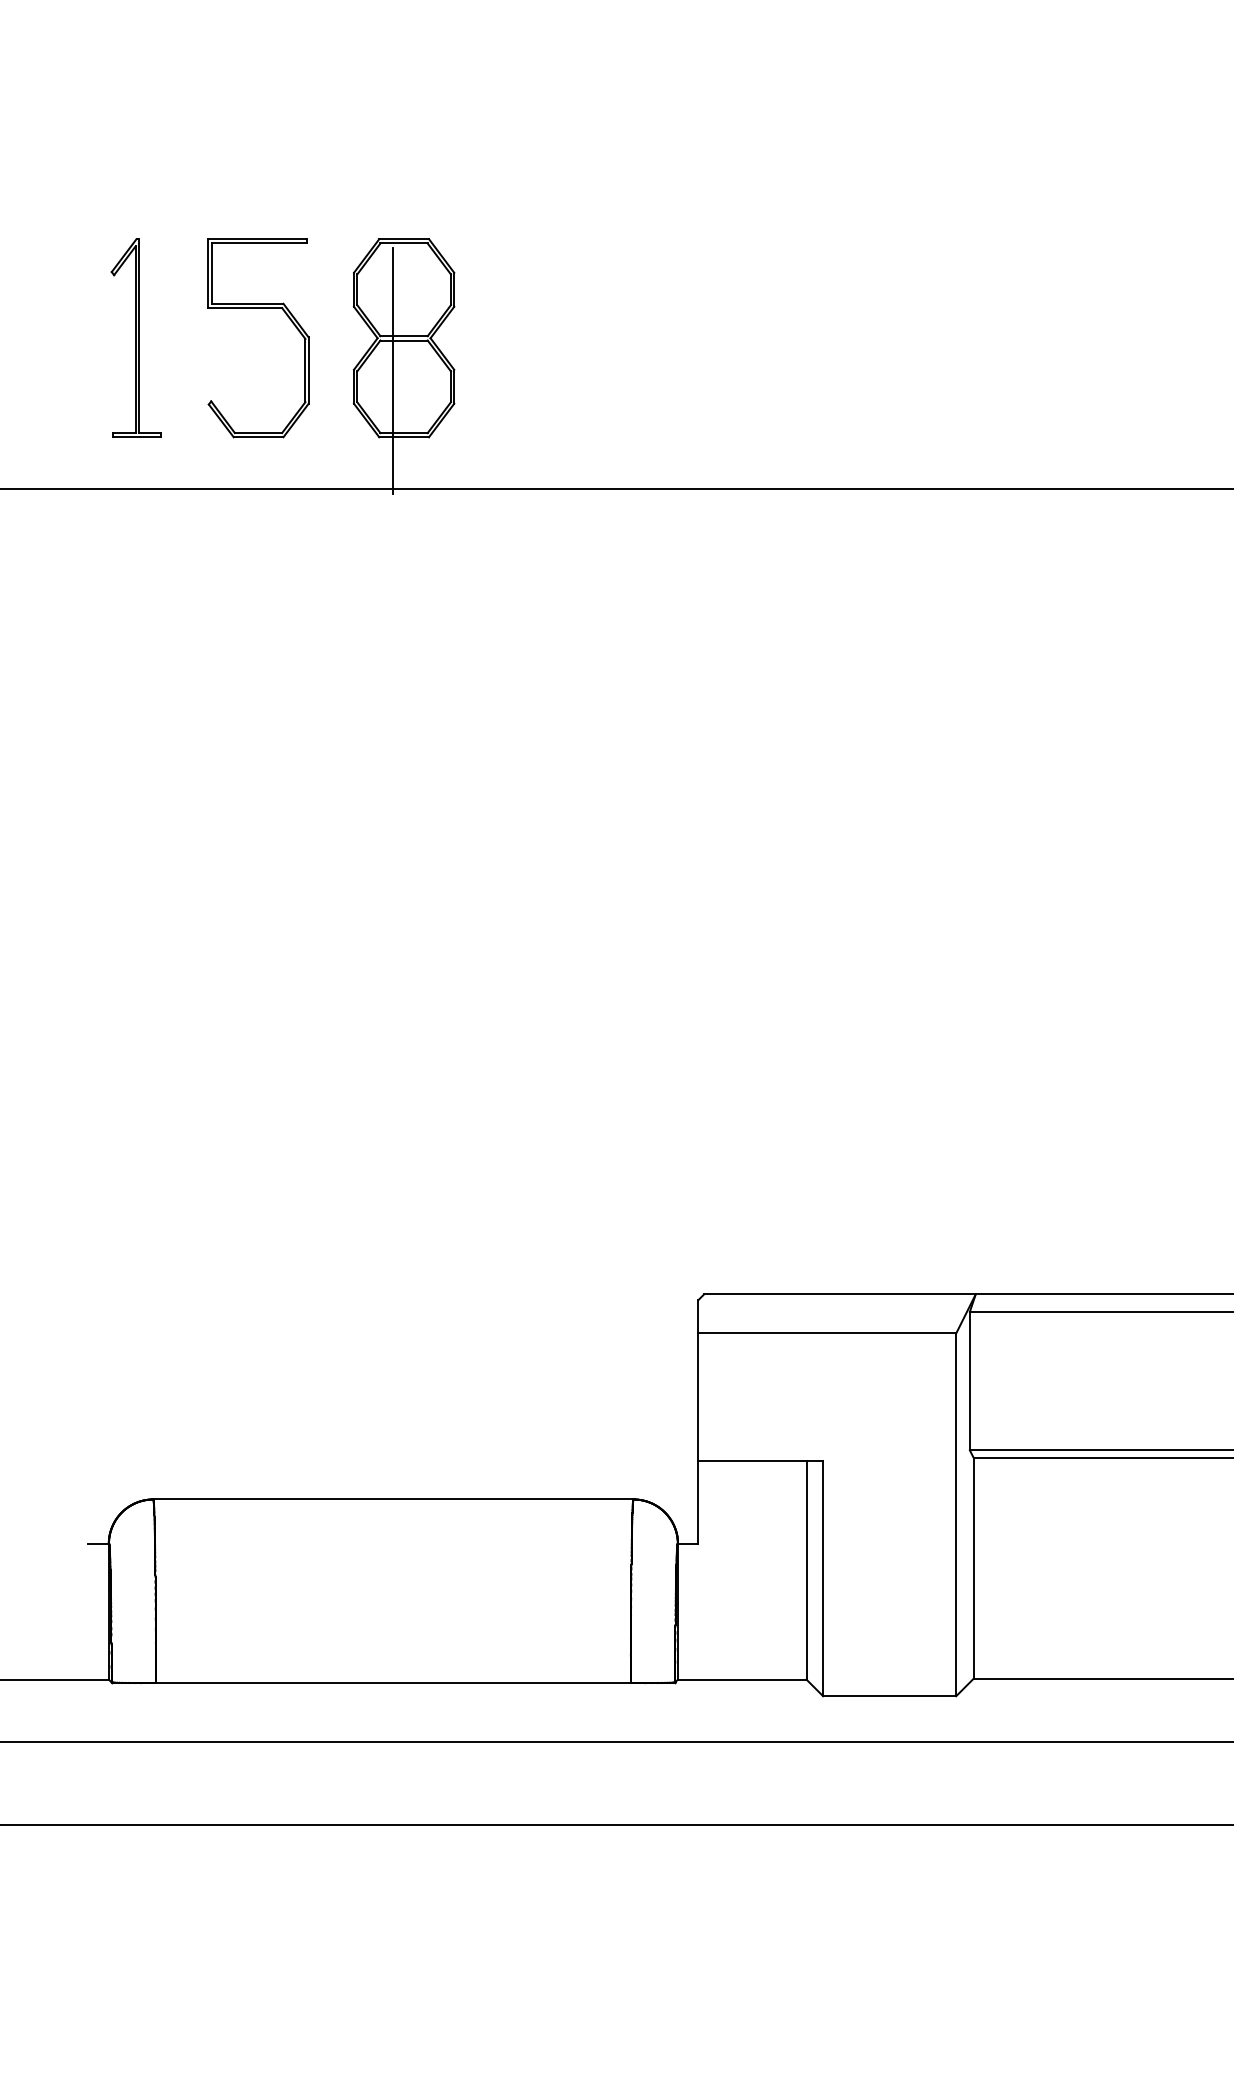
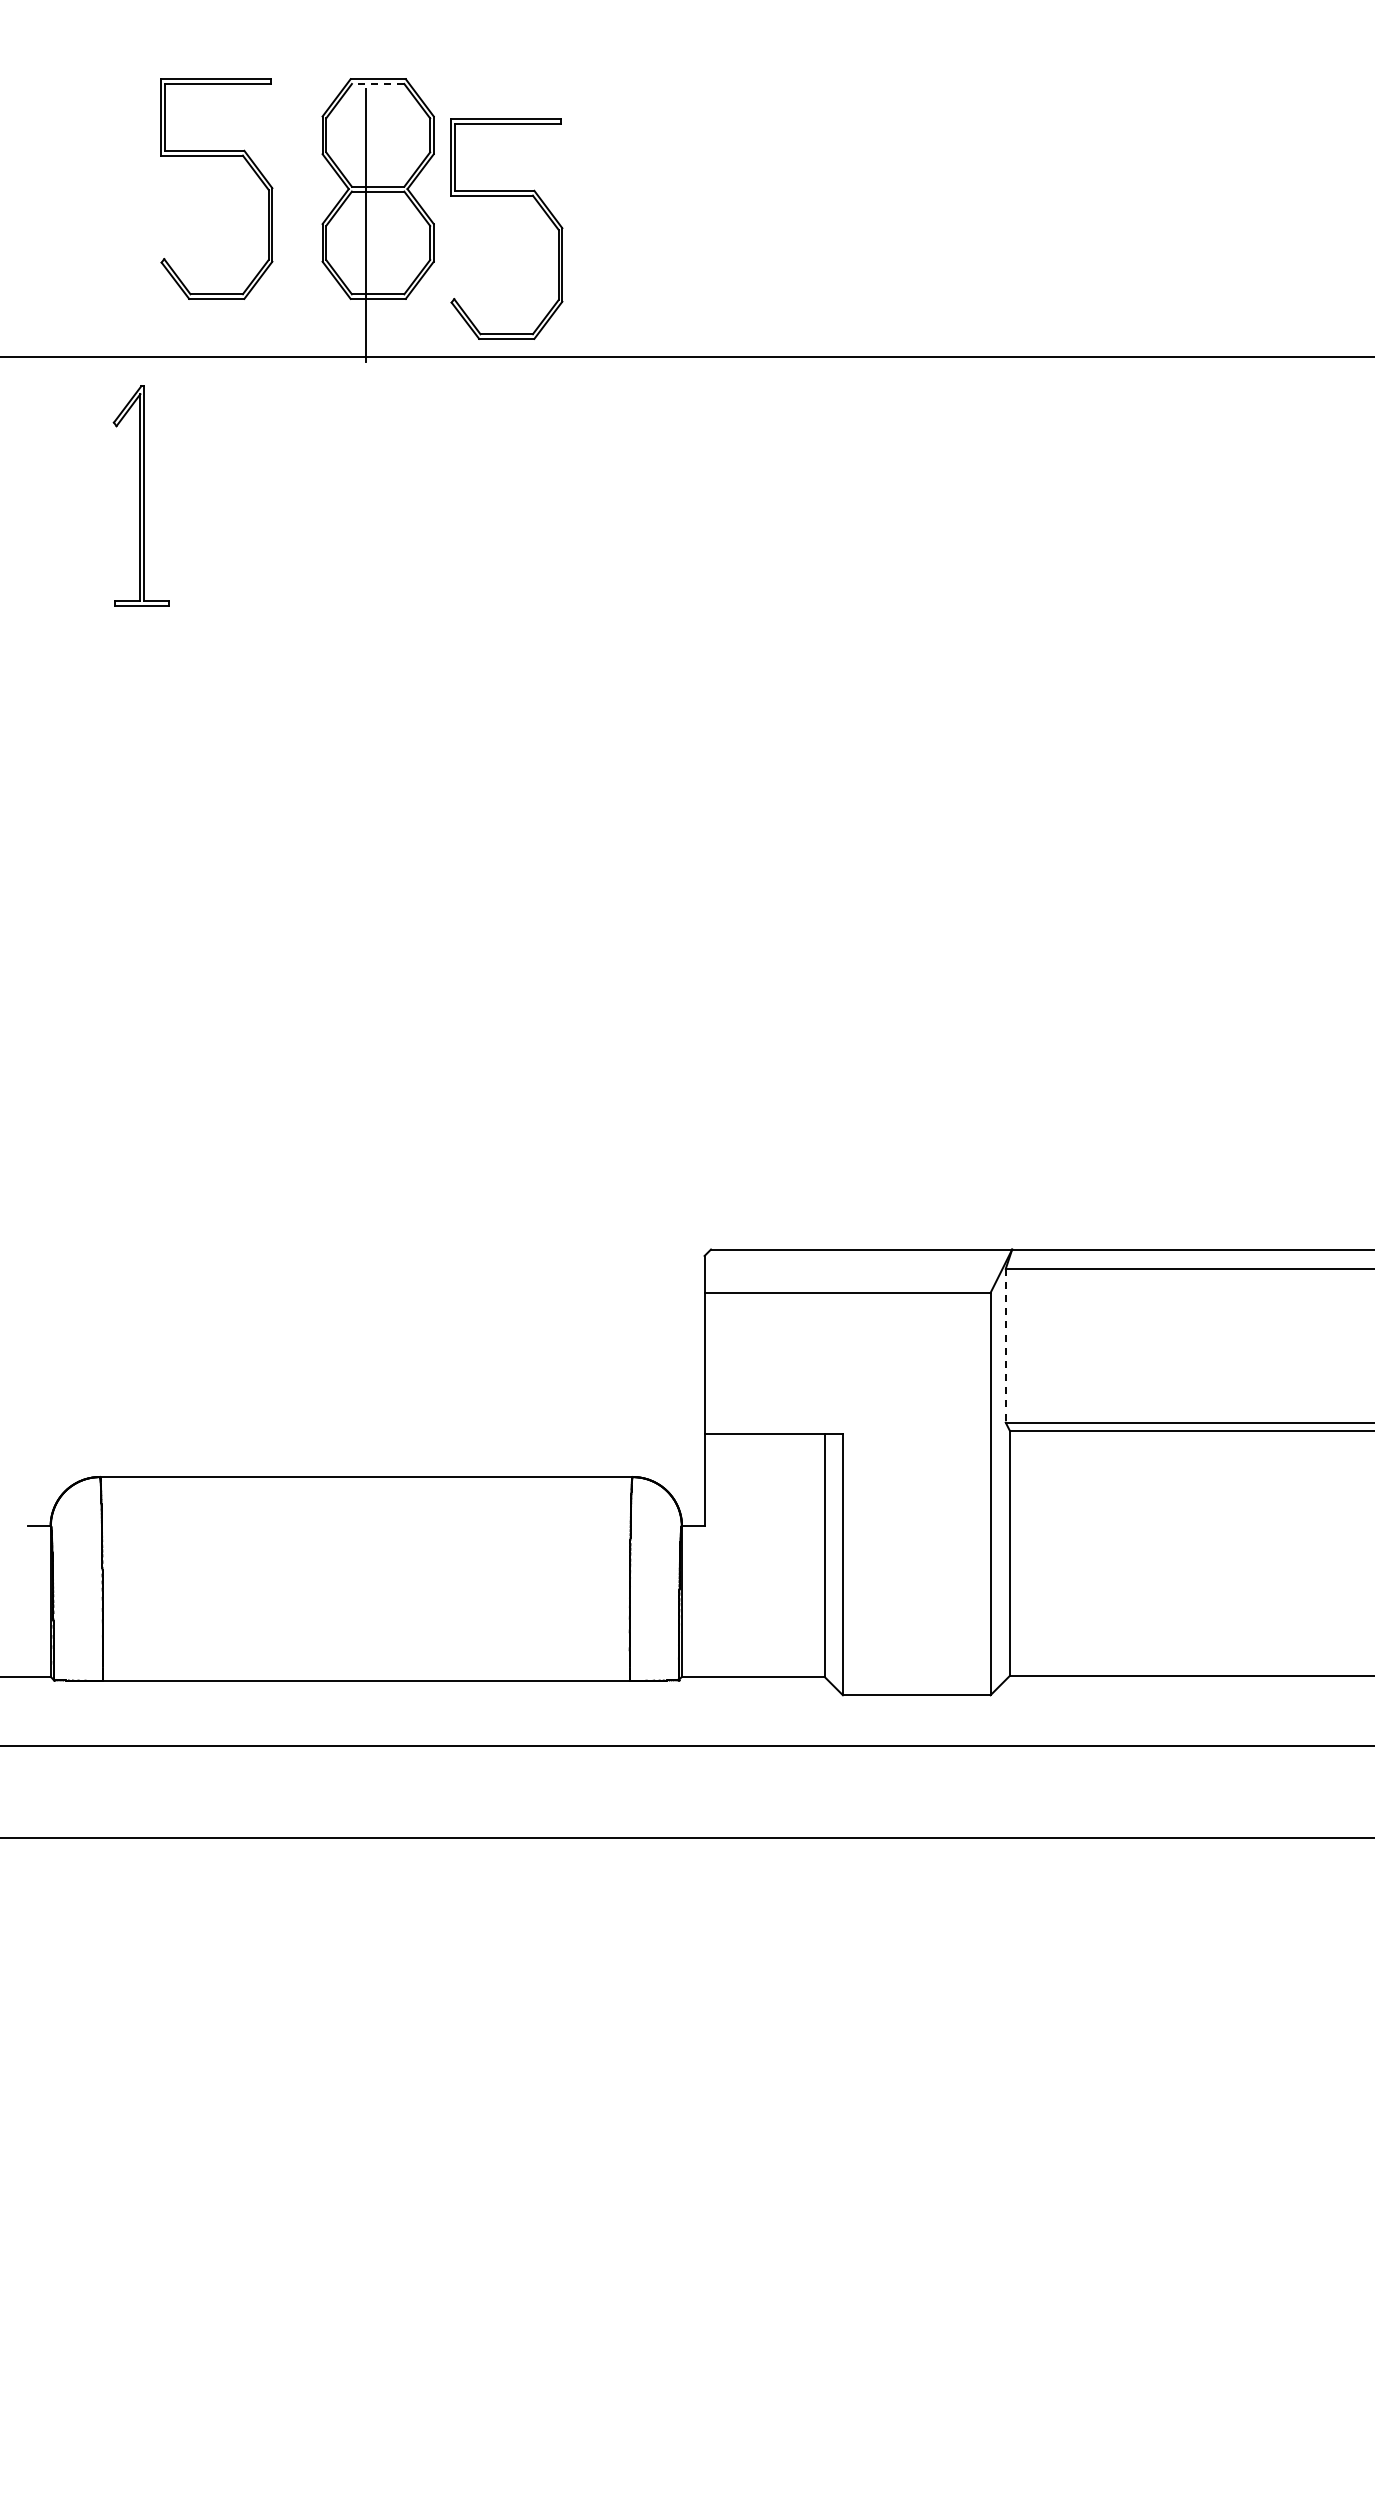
line: (403, 243) -> (377, 83), solid -> dashed
part: (135, 337) -> (140, 495), moved
part: (519, 344) -> (506, 196), added
line: (969, 1380) -> (1005, 1345), solid -> dashed

